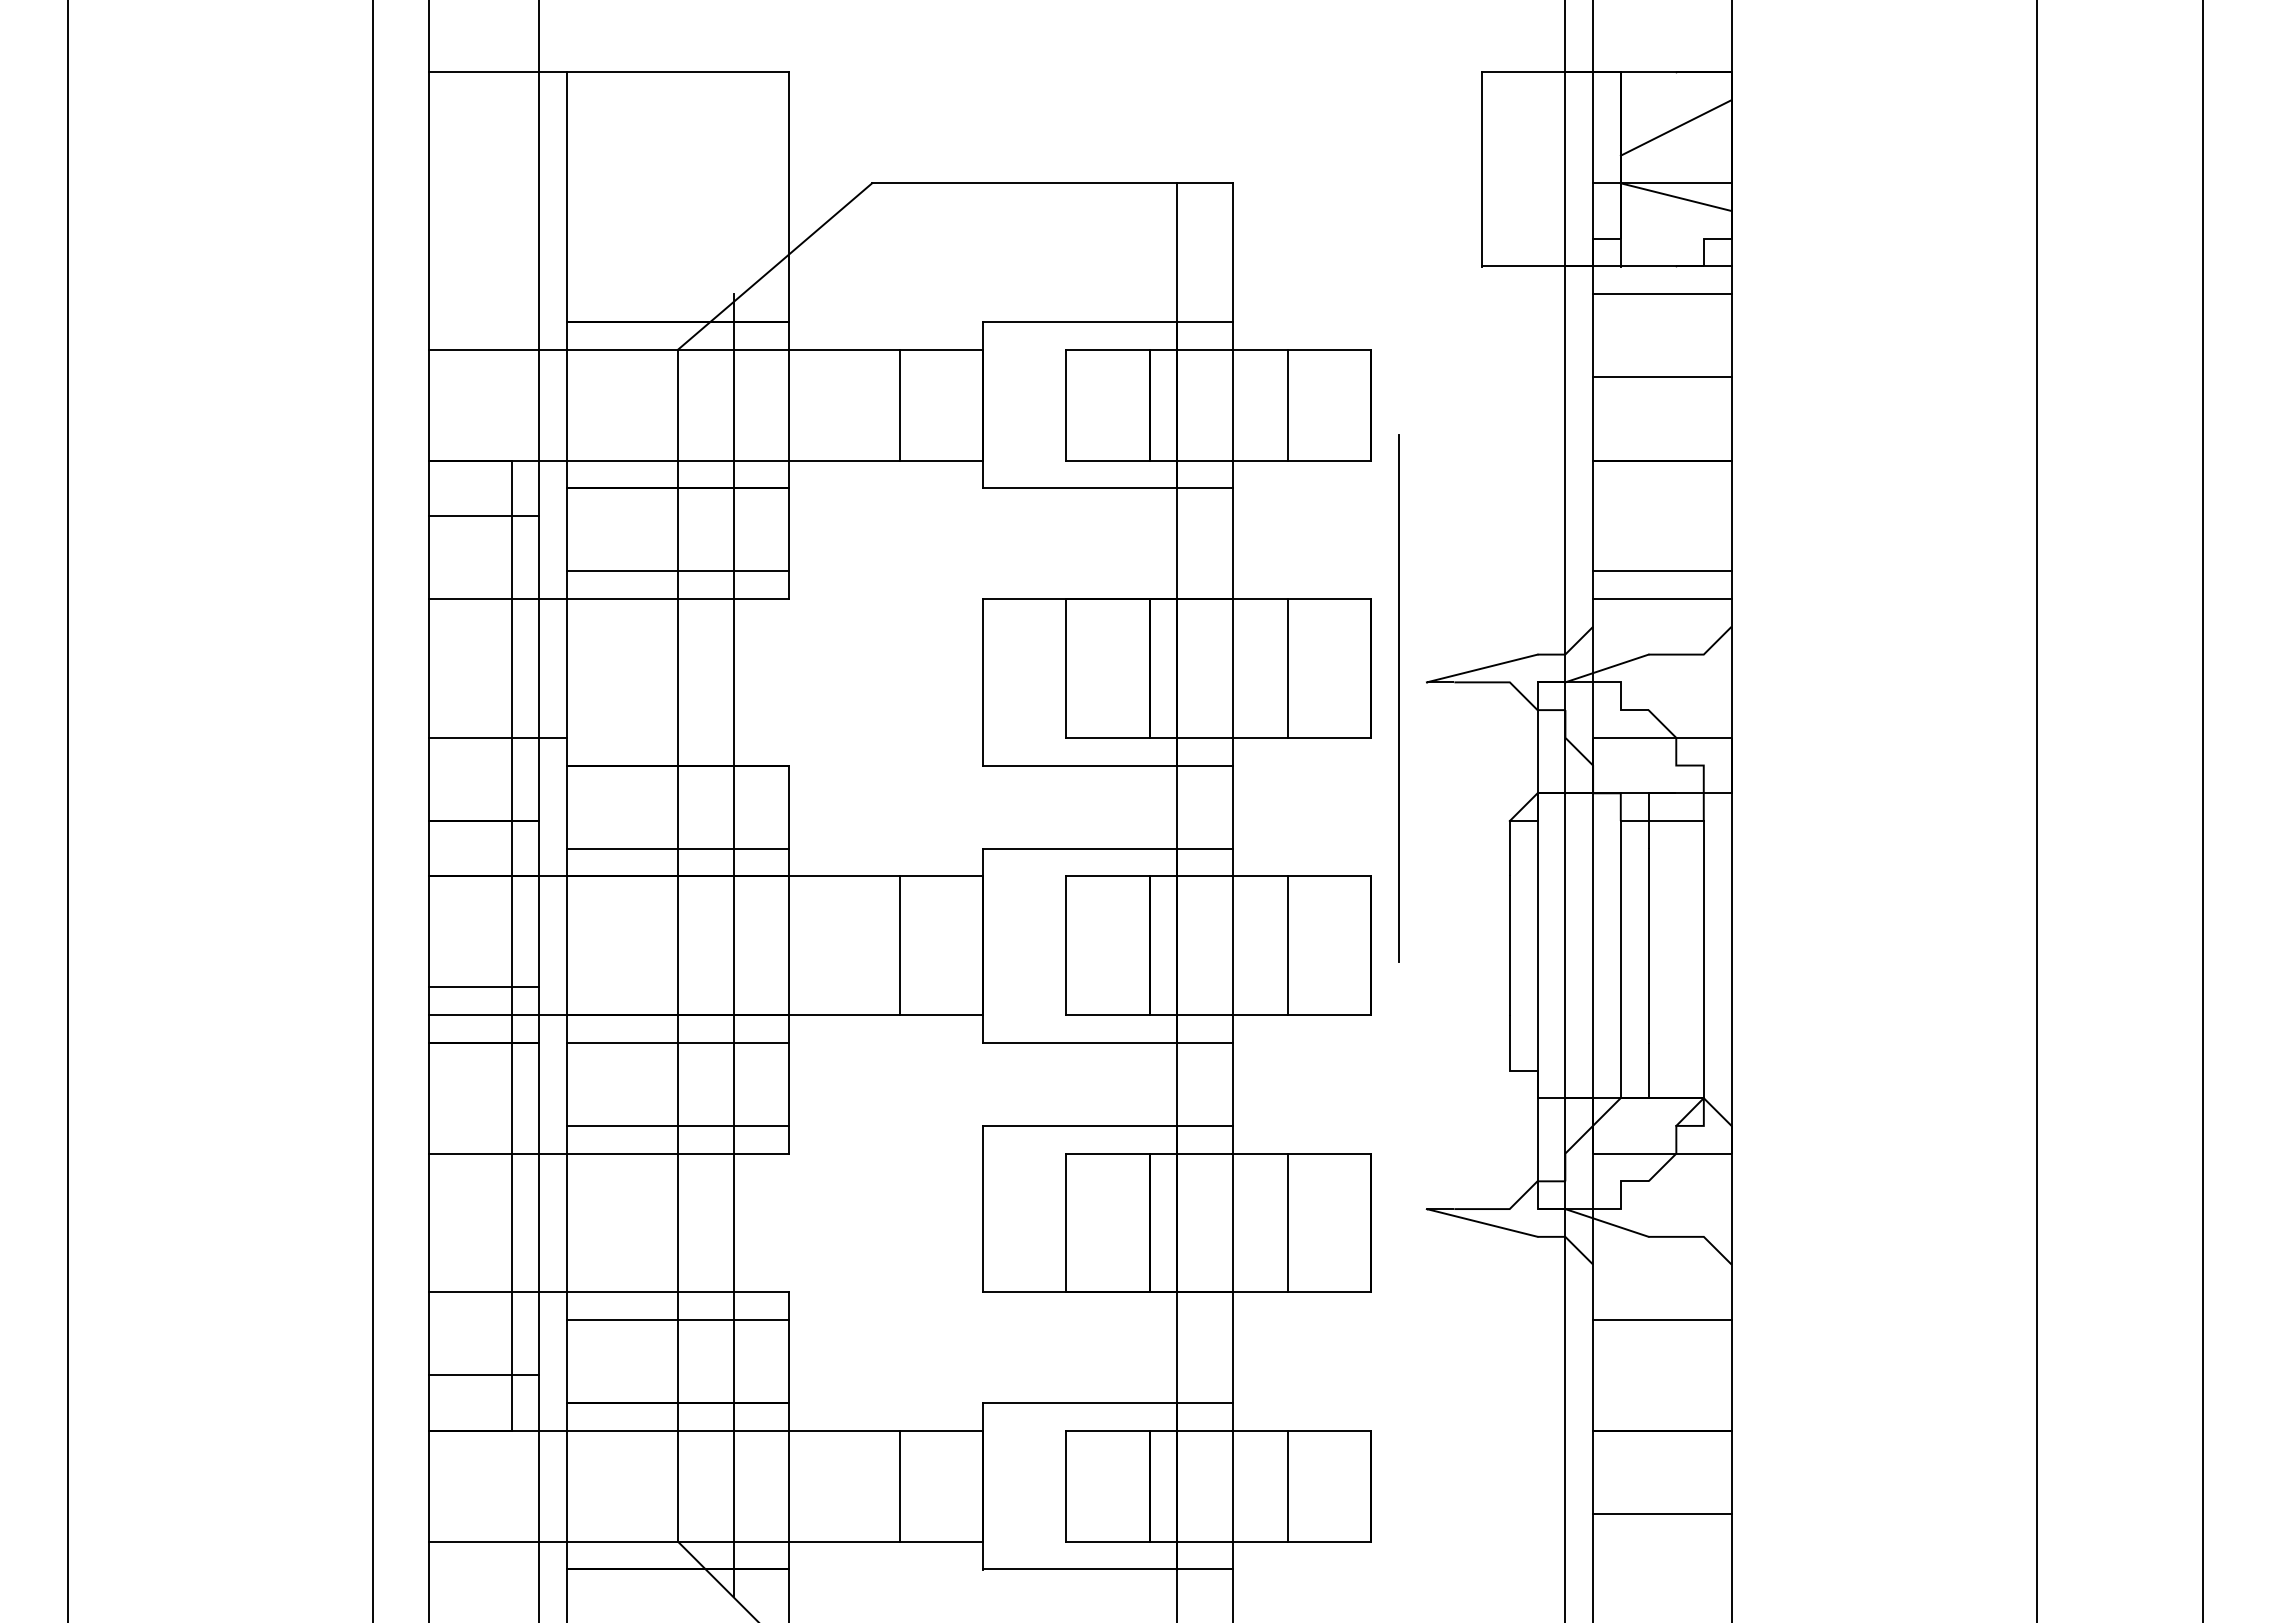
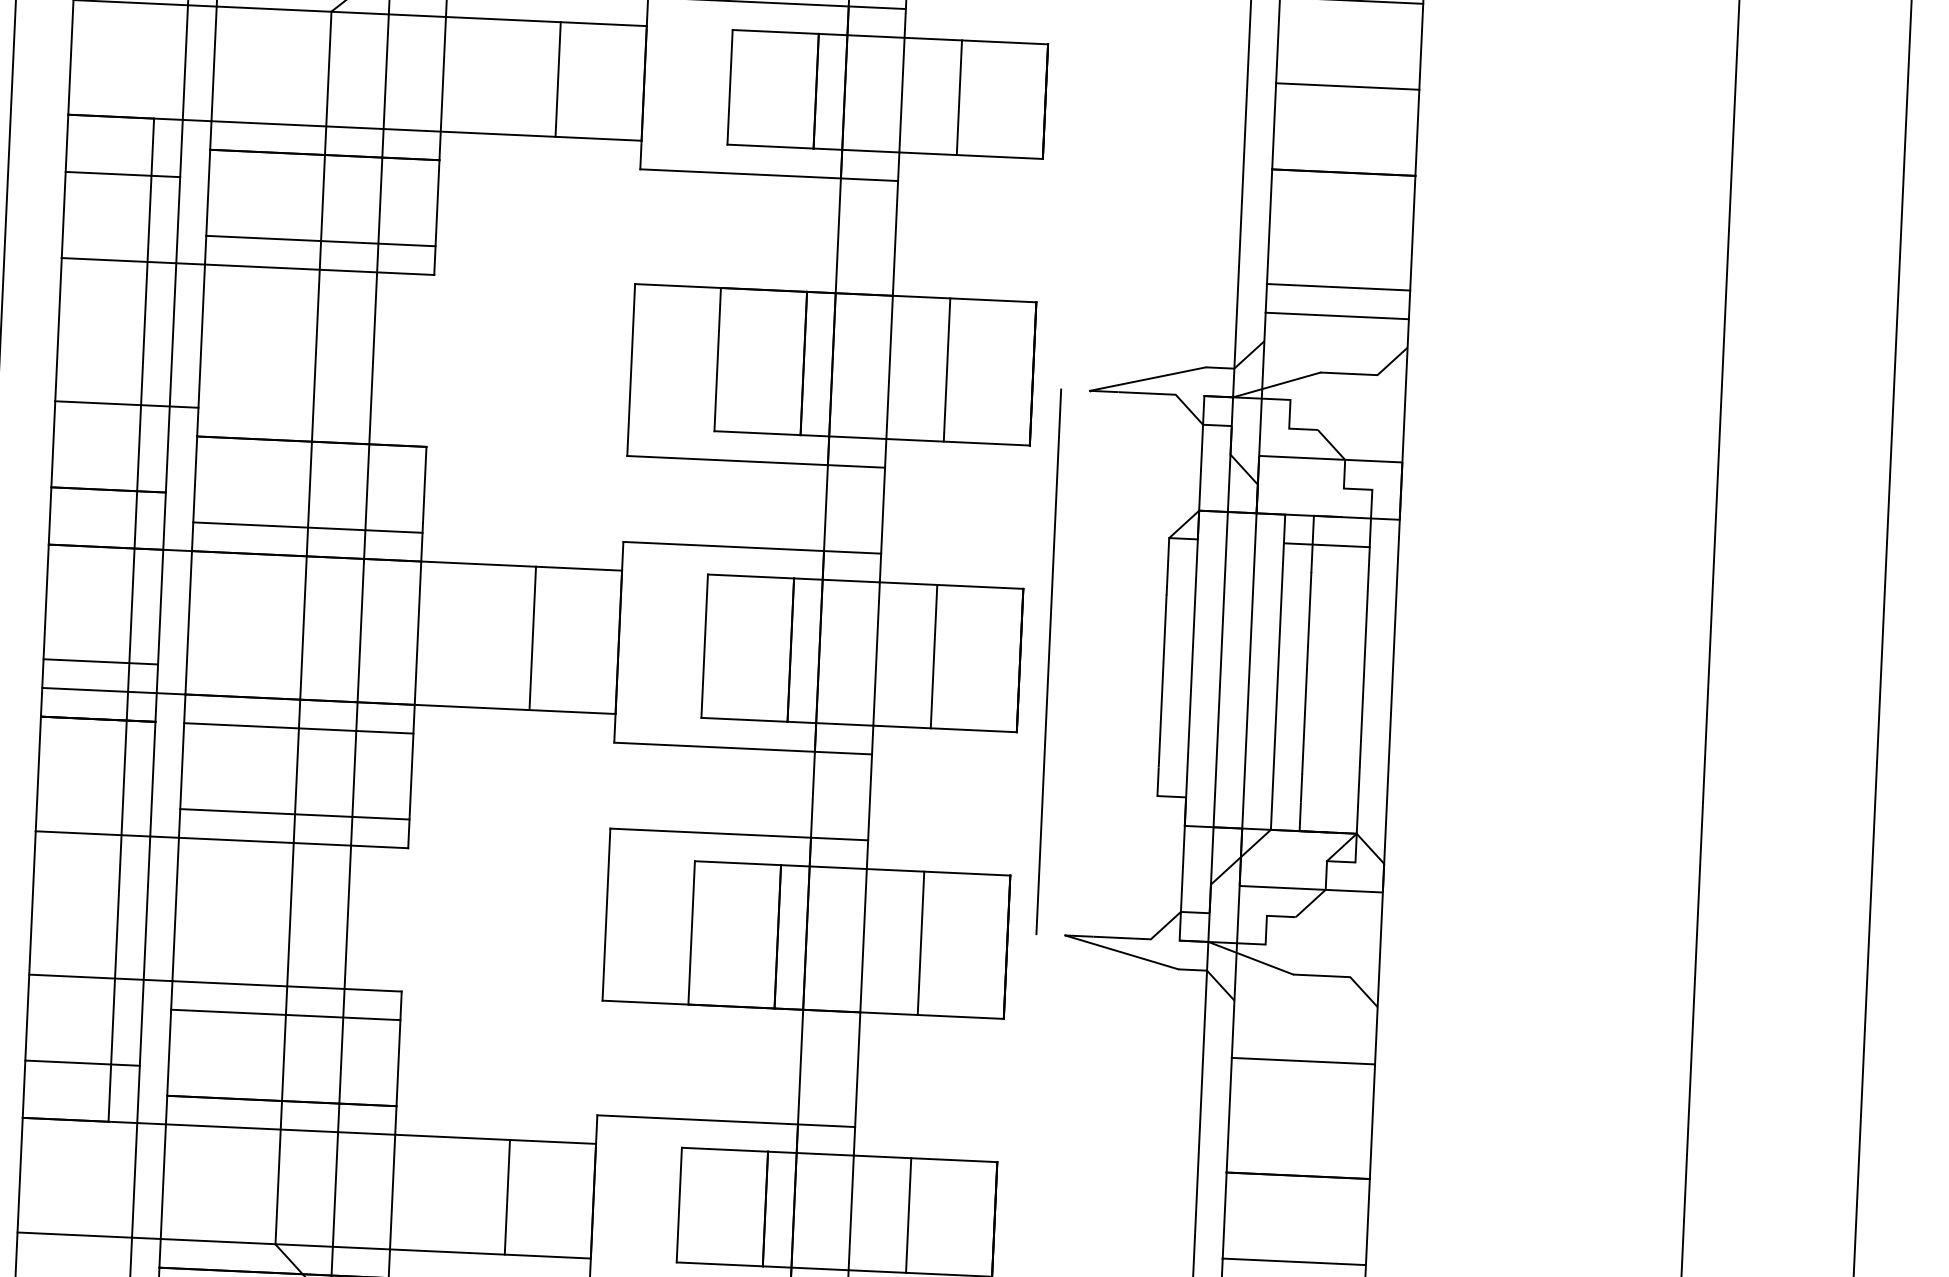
line: (1398, 698) -> (1048, 661), moved

